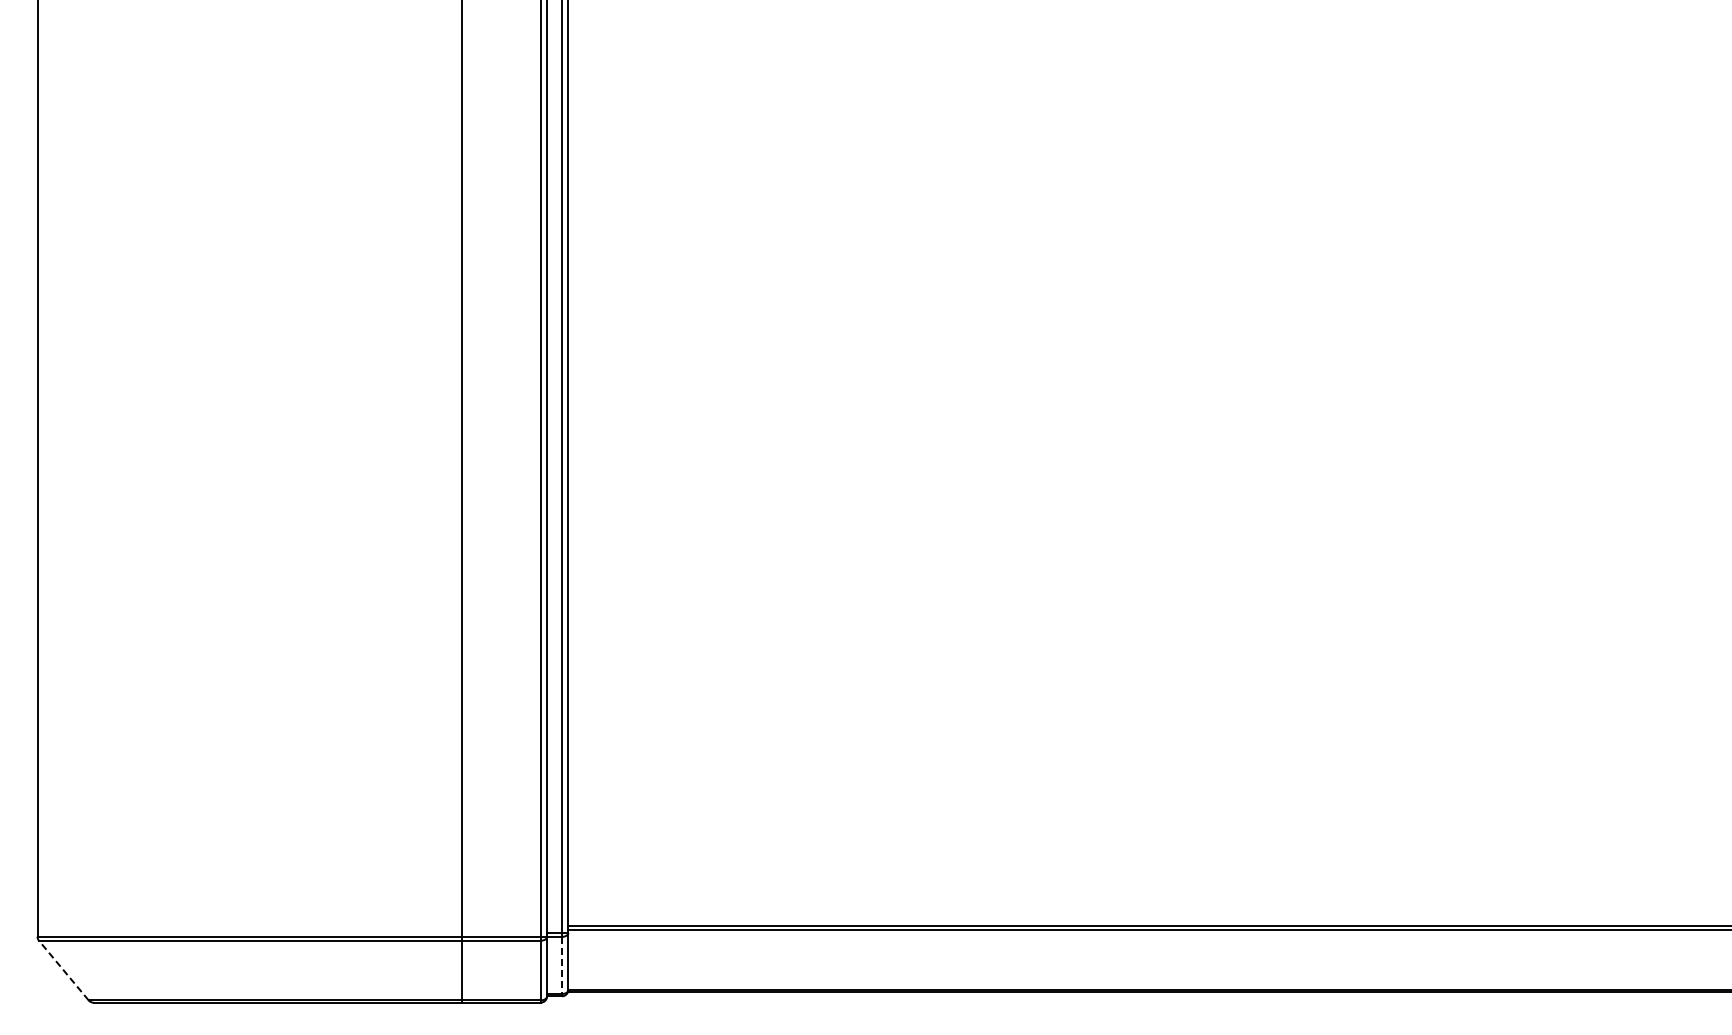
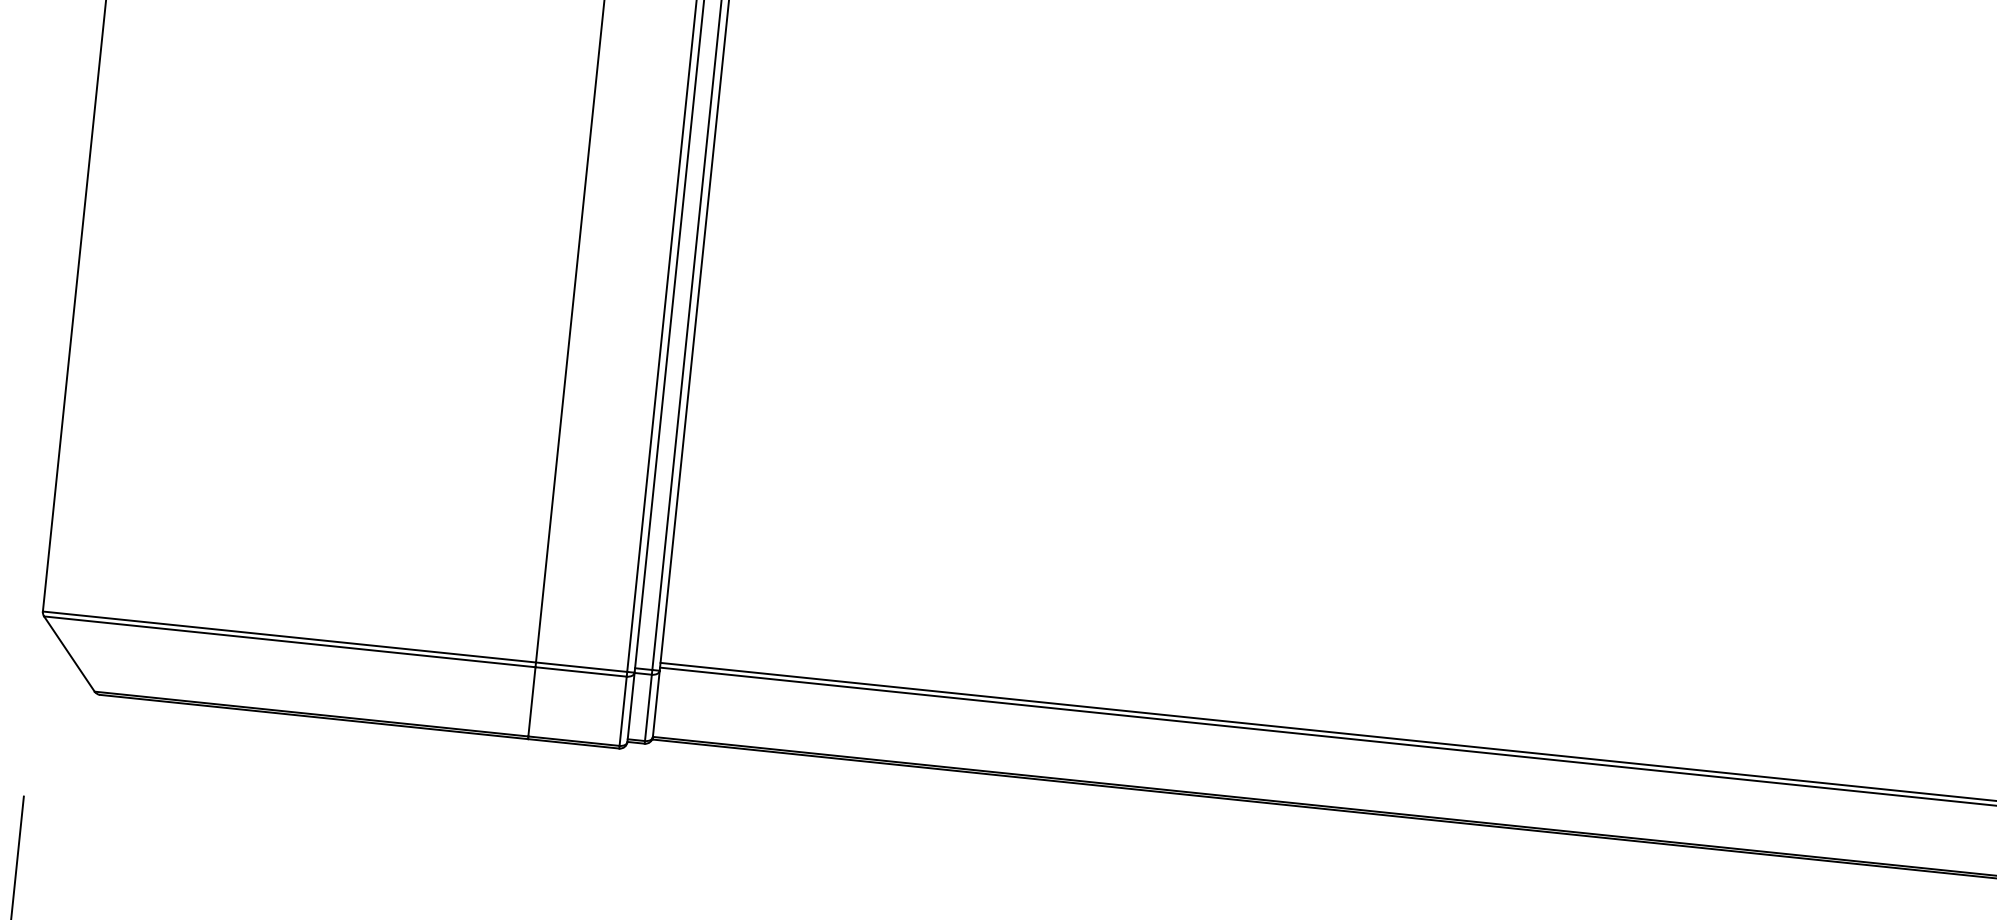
line: (561, 965) -> (647, 707), dashed -> solid
line: (63, 970) -> (69, 653), dashed -> solid

